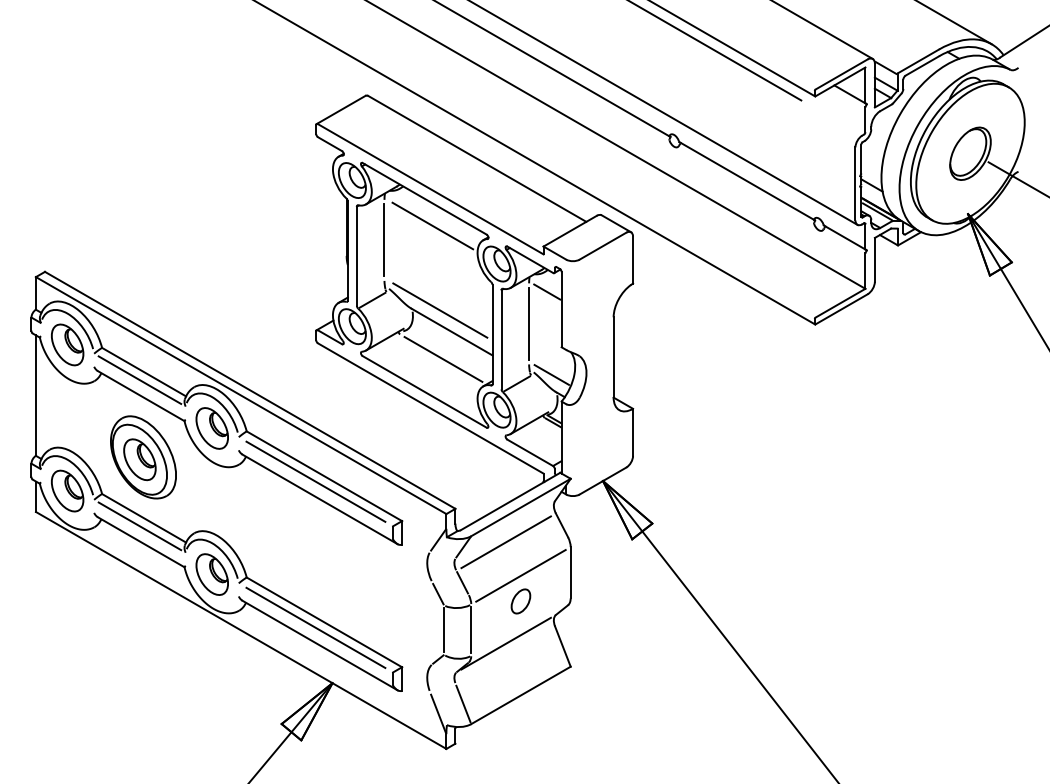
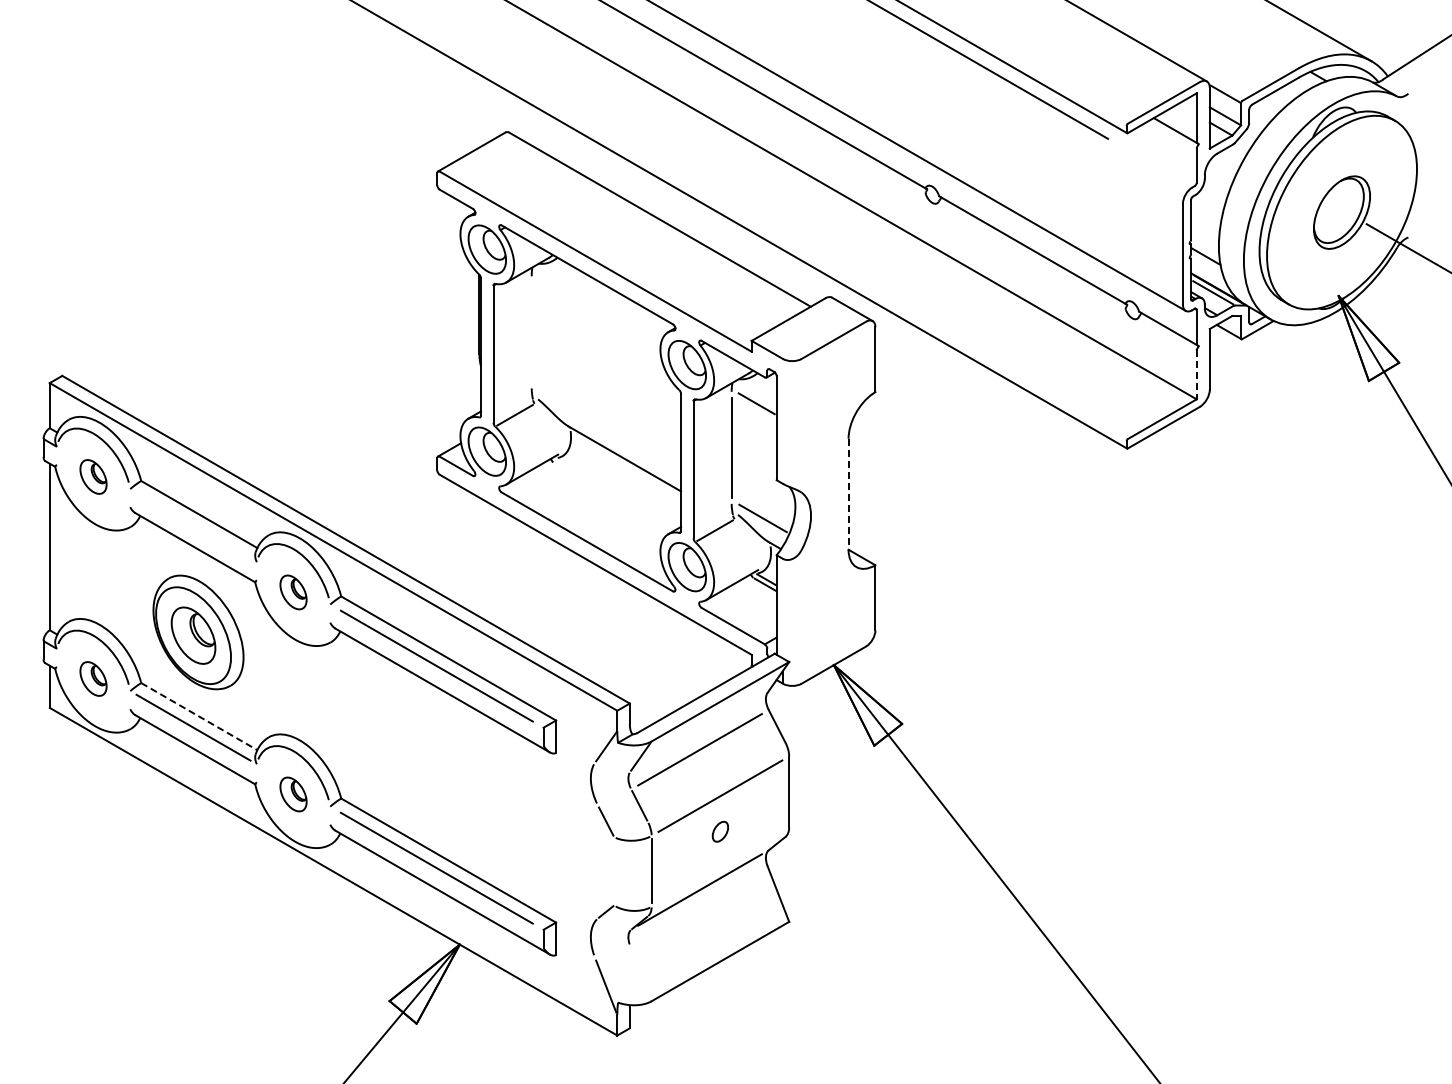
line: (432, 226) -> (598, 312), removed
line: (384, 240) -> (531, 332), removed
line: (865, 271) -> (1196, 375), solid -> dashed
line: (440, 309) -> (608, 428), removed
part: (67, 344) -> (93, 476), size x0.6
line: (613, 357) -> (848, 494), solid -> dashed
line: (443, 359) -> (613, 496), removed
line: (139, 380) -> (193, 525), removed
part: (212, 428) -> (293, 592), size x0.6
part: (67, 490) -> (93, 678), size x0.6
line: (144, 518) -> (199, 716), solid -> dashed
part: (212, 574) -> (293, 794), size x0.6
part: (521, 601) -> (720, 831), size x0.6
line: (444, 630) -> (614, 871), removed
line: (463, 704) -> (640, 973), removed

